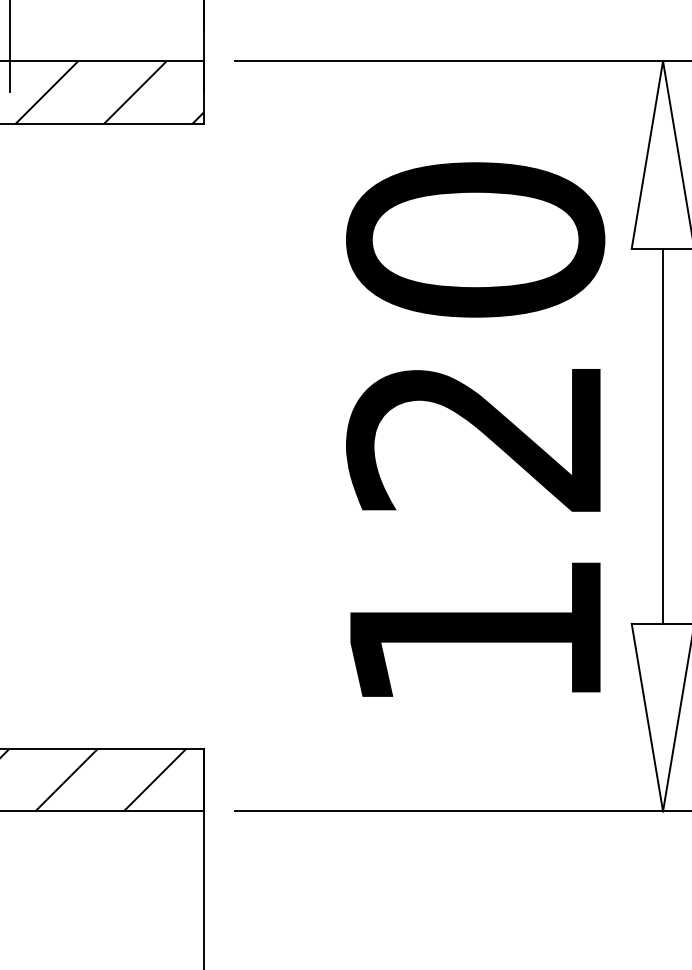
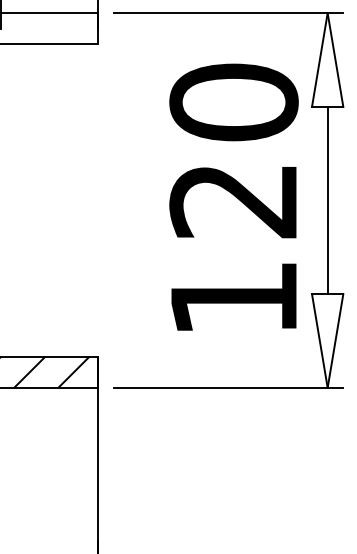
hatch: (110, 91) -> (51, 28), removed

